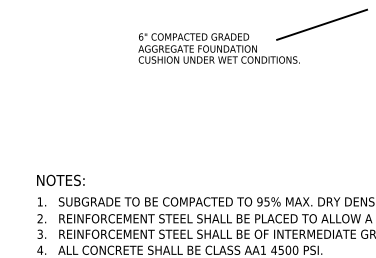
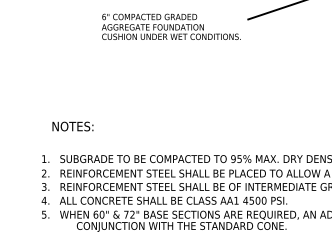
text: (219, 48) -> (171, 26), moved
text: (60, 180) -> (72, 126), moved

